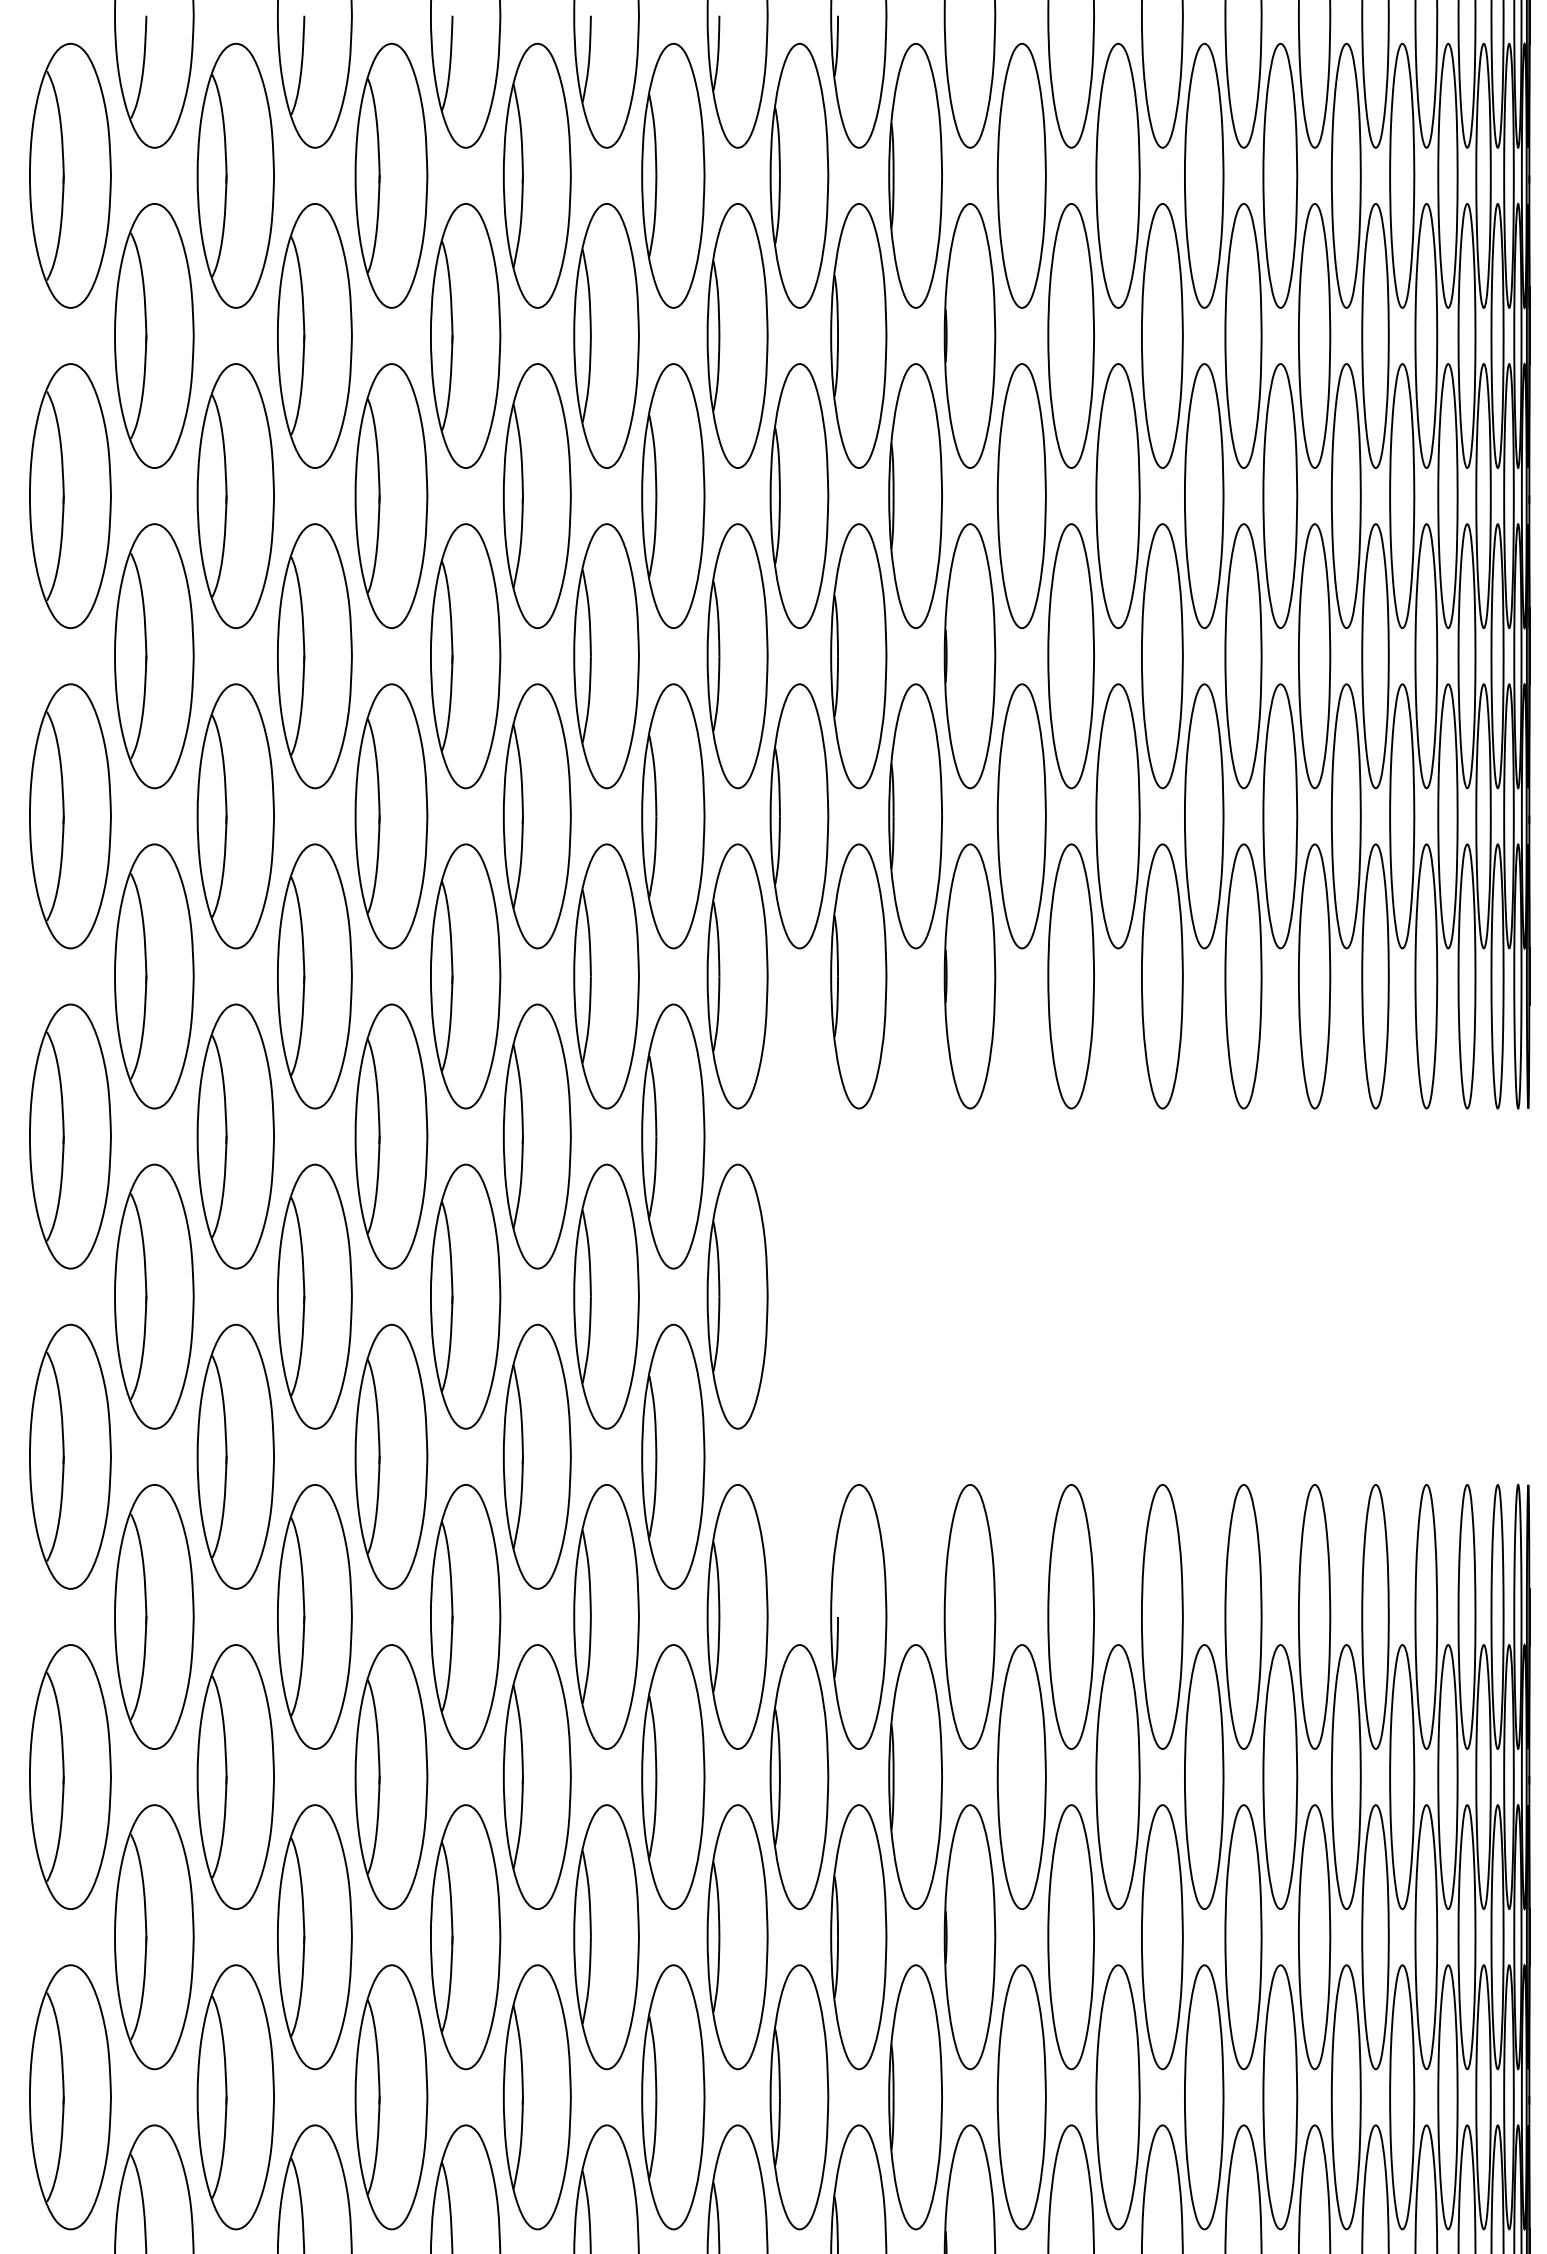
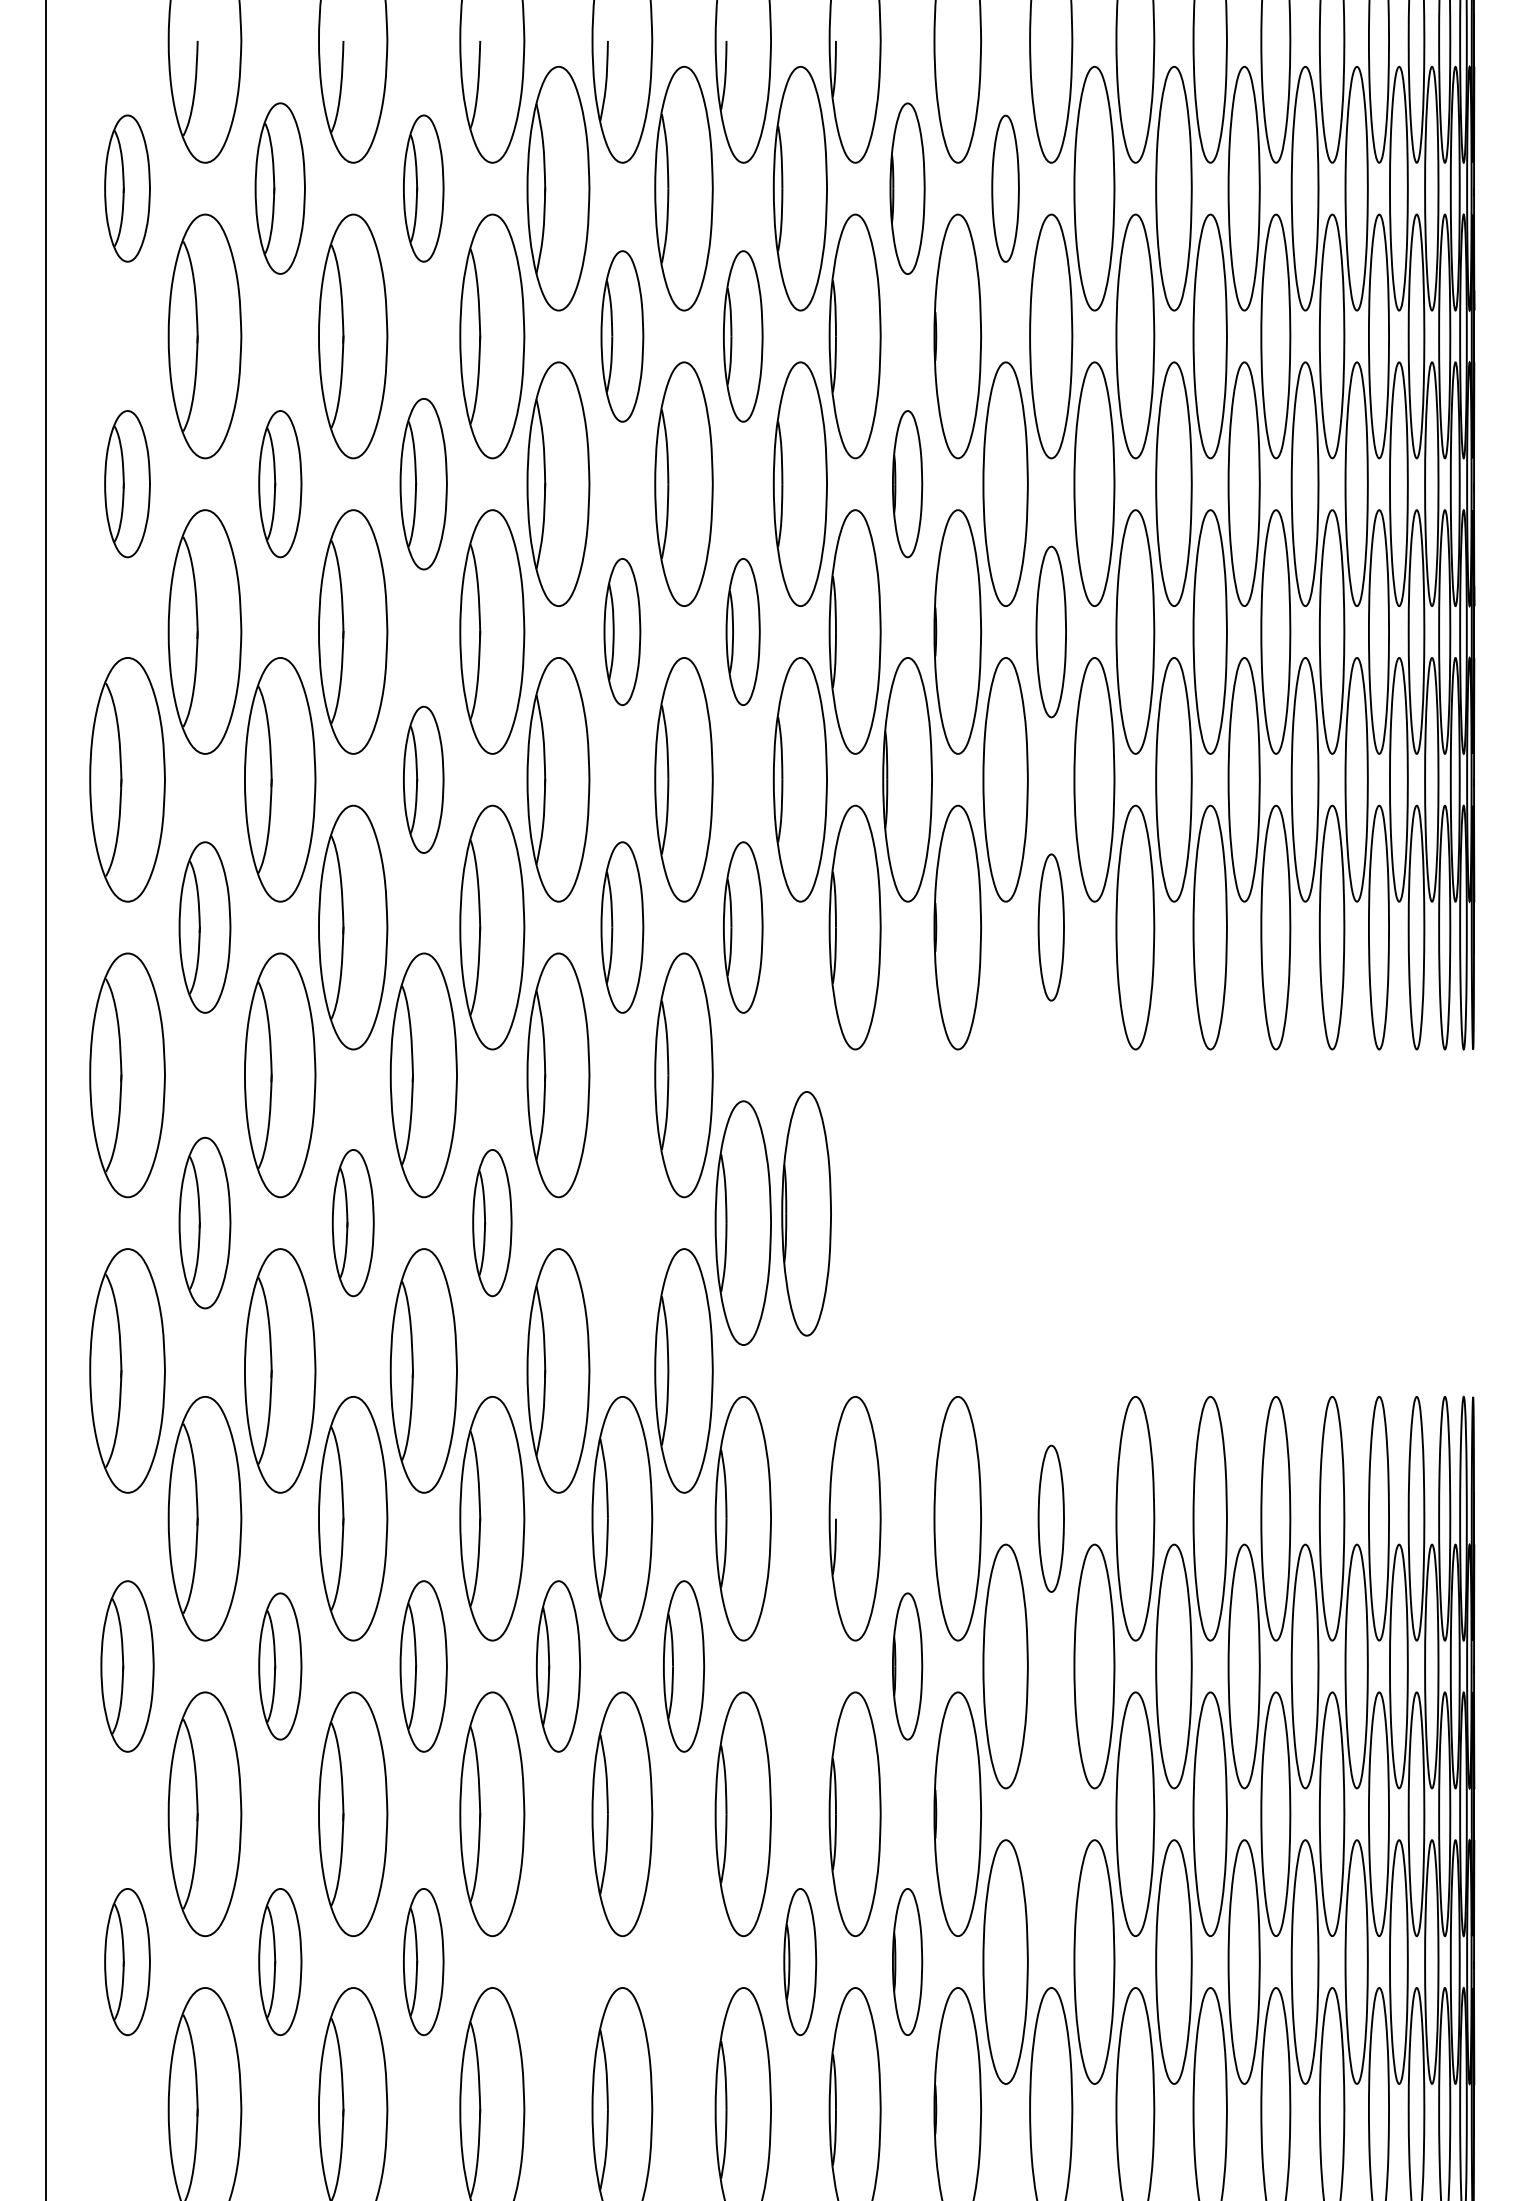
part: (70, 175) -> (127, 188), size x0.6
part: (236, 175) -> (280, 188), size x0.7
part: (391, 175) -> (423, 188), size x0.6
part: (915, 175) -> (907, 188), size x0.7
part: (1021, 175) -> (1005, 188), size x0.6
part: (606, 336) -> (622, 336), size x0.7
part: (736, 336) -> (742, 336), size x0.7
part: (70, 495) -> (127, 483), size x0.6
part: (236, 495) -> (280, 483), size x0.6
part: (391, 495) -> (423, 483), size x0.7
part: (915, 495) -> (907, 483), size x0.6
part: (606, 655) -> (622, 631), size x0.6
part: (736, 655) -> (742, 631), size x0.6
part: (1071, 655) -> (1051, 631), size x0.7
part: (391, 816) -> (423, 779), size x0.6
part: (153, 976) -> (204, 927), size x0.7
part: (606, 976) -> (622, 927), size x0.7
part: (736, 976) -> (742, 927), size x0.7
part: (1071, 976) -> (1051, 927), size x0.6
part: (806, 1286) -> (806, 1213), added
part: (153, 1295) -> (204, 1222), size x0.7
part: (315, 1295) -> (353, 1222), size x0.6
part: (465, 1295) -> (492, 1222), size x0.6
part: (606, 1295) -> (622, 1222), removed
part: (1071, 1616) -> (1051, 1518), size x0.6
part: (70, 1777) -> (127, 1666), size x0.7
part: (236, 1777) -> (280, 1666), size x0.6
part: (391, 1777) -> (423, 1666), size x0.7
part: (537, 1777) -> (558, 1666), size x0.7
part: (672, 1777) -> (683, 1666), size x0.7
part: (798, 1777) -> (799, 1666), removed
part: (915, 1777) -> (907, 1666), size x0.6
part: (1071, 1937) -> (1051, 1814), removed
part: (70, 2096) -> (127, 1961), size x0.6
part: (236, 2096) -> (280, 1961), size x0.6
part: (391, 2096) -> (423, 1961), size x0.6
part: (537, 2096) -> (558, 1961), removed
part: (672, 2096) -> (683, 1961), removed
part: (798, 2096) -> (799, 1961), size x0.6
part: (915, 2096) -> (907, 1961), size x0.6

